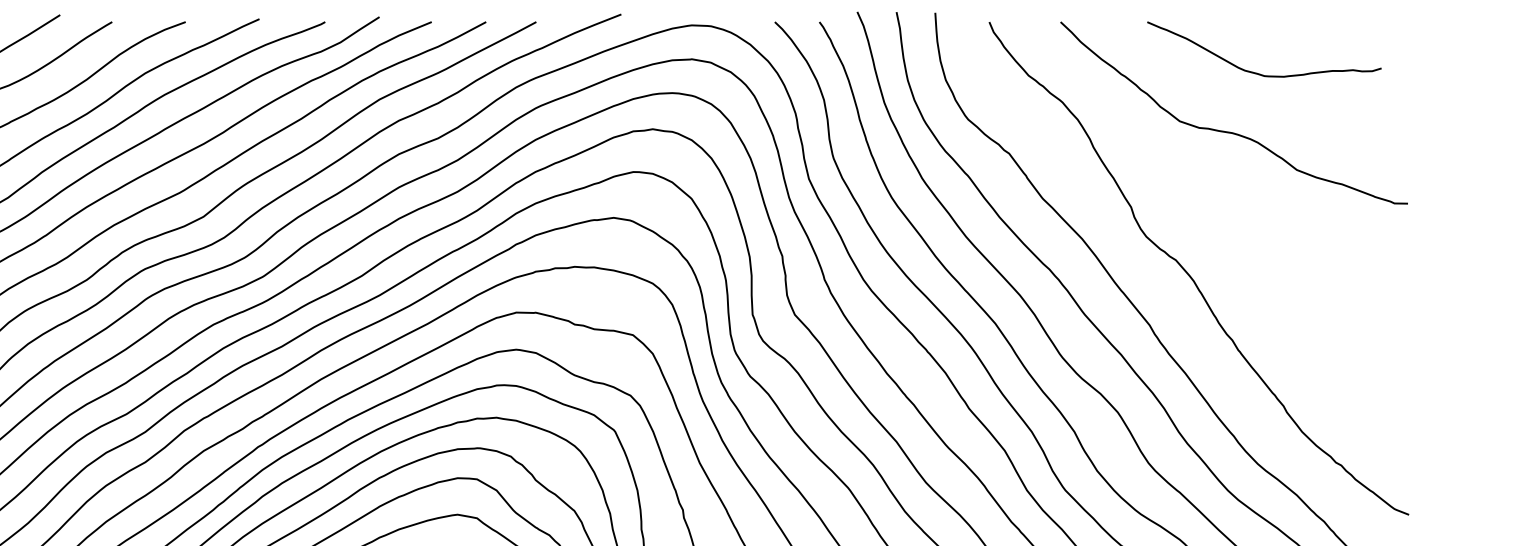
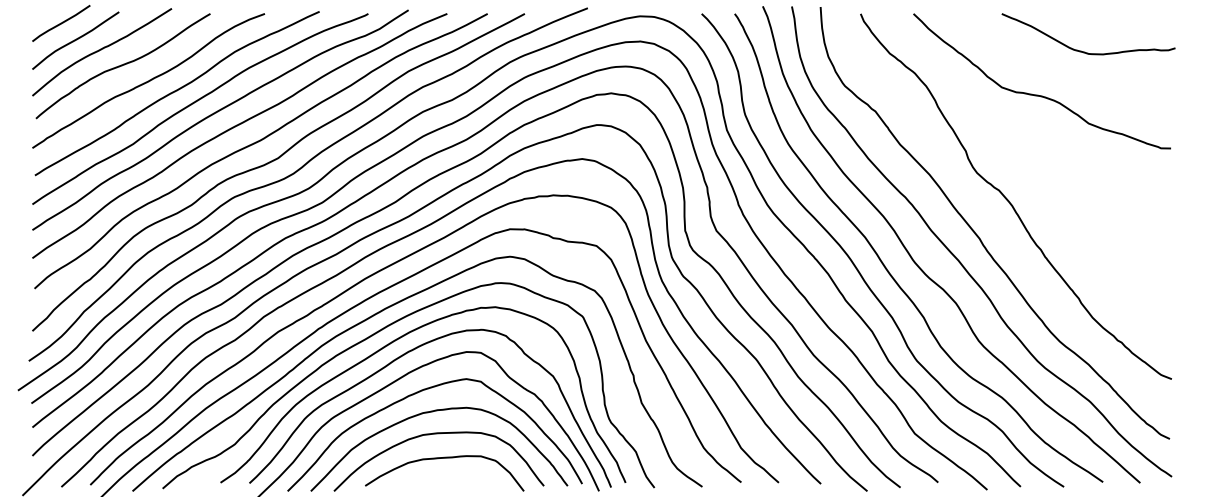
curve: (1254, 71) -> (1081, 50), moved

